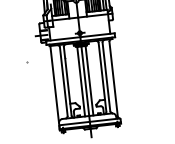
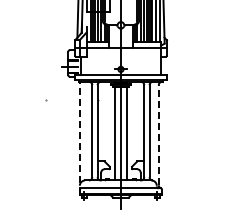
line: (113, 78) -> (158, 134), solid -> dashed
line: (54, 88) -> (79, 138), solid -> dashed

